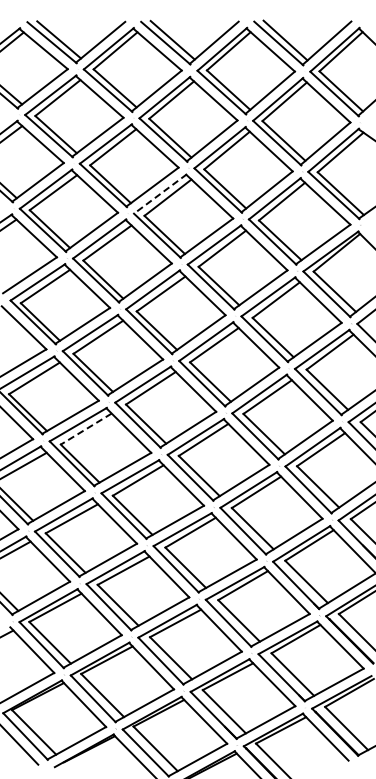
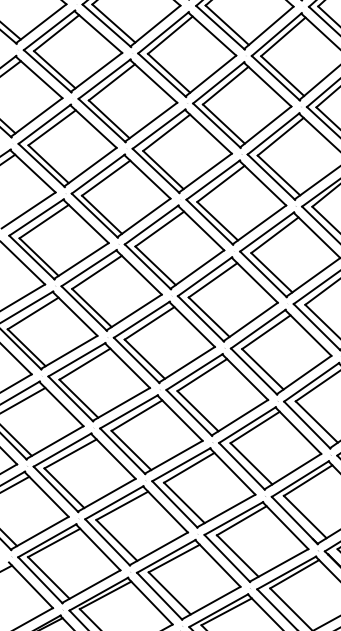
line: (160, 194) -> (159, 129), dashed -> solid
line: (86, 429) -> (85, 364), dashed -> solid

